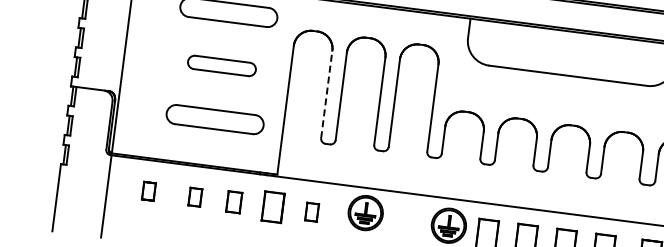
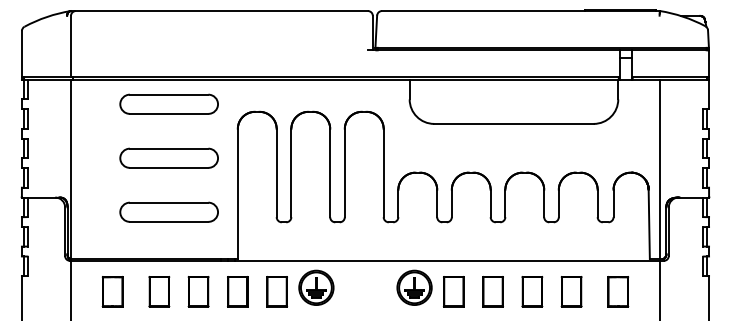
part: (221, 65) -> (168, 157), size x1.43
line: (326, 93) -> (276, 172), dashed -> solid
part: (148, 190) -> (112, 291), size x1.67
part: (195, 196) -> (159, 291), size x1.67
part: (234, 201) -> (198, 291), size x1.43
part: (311, 211) -> (276, 291), size x1.67
part: (365, 212) -> (316, 287), moved

